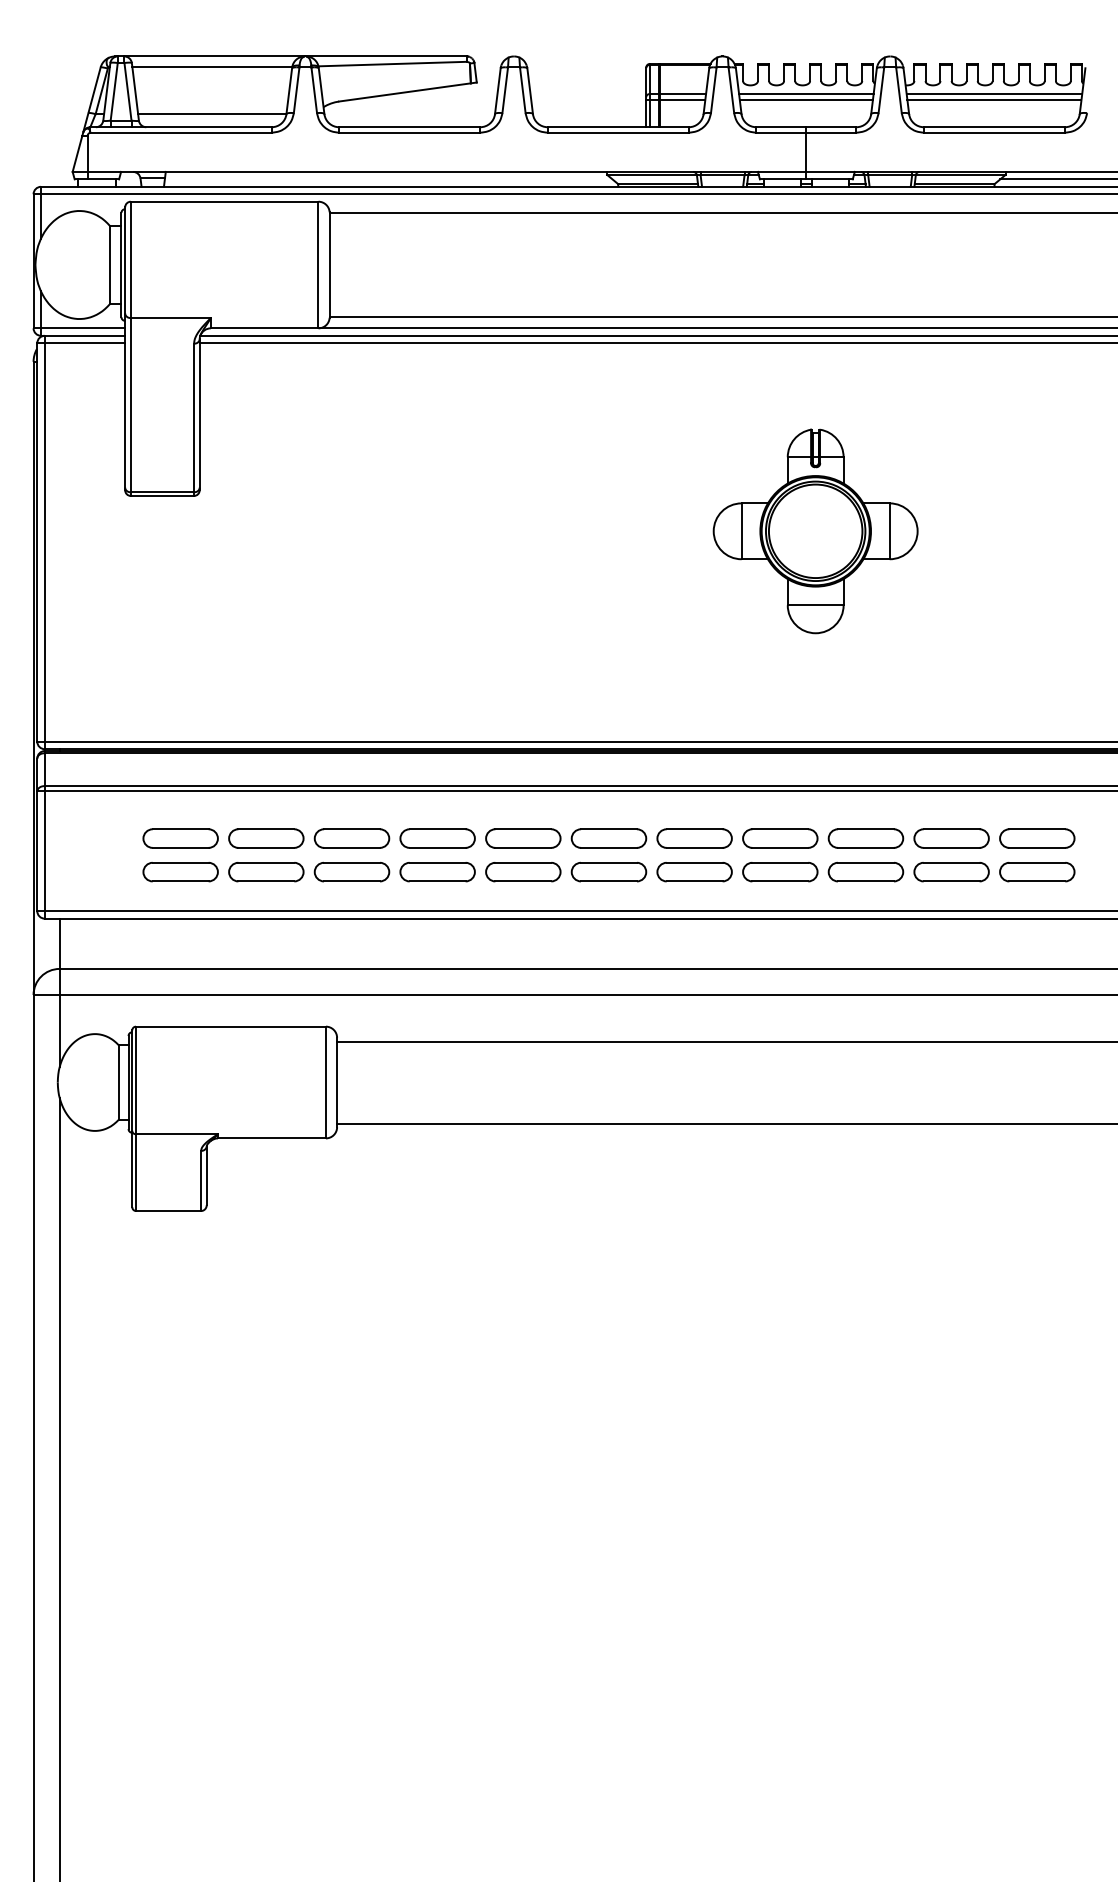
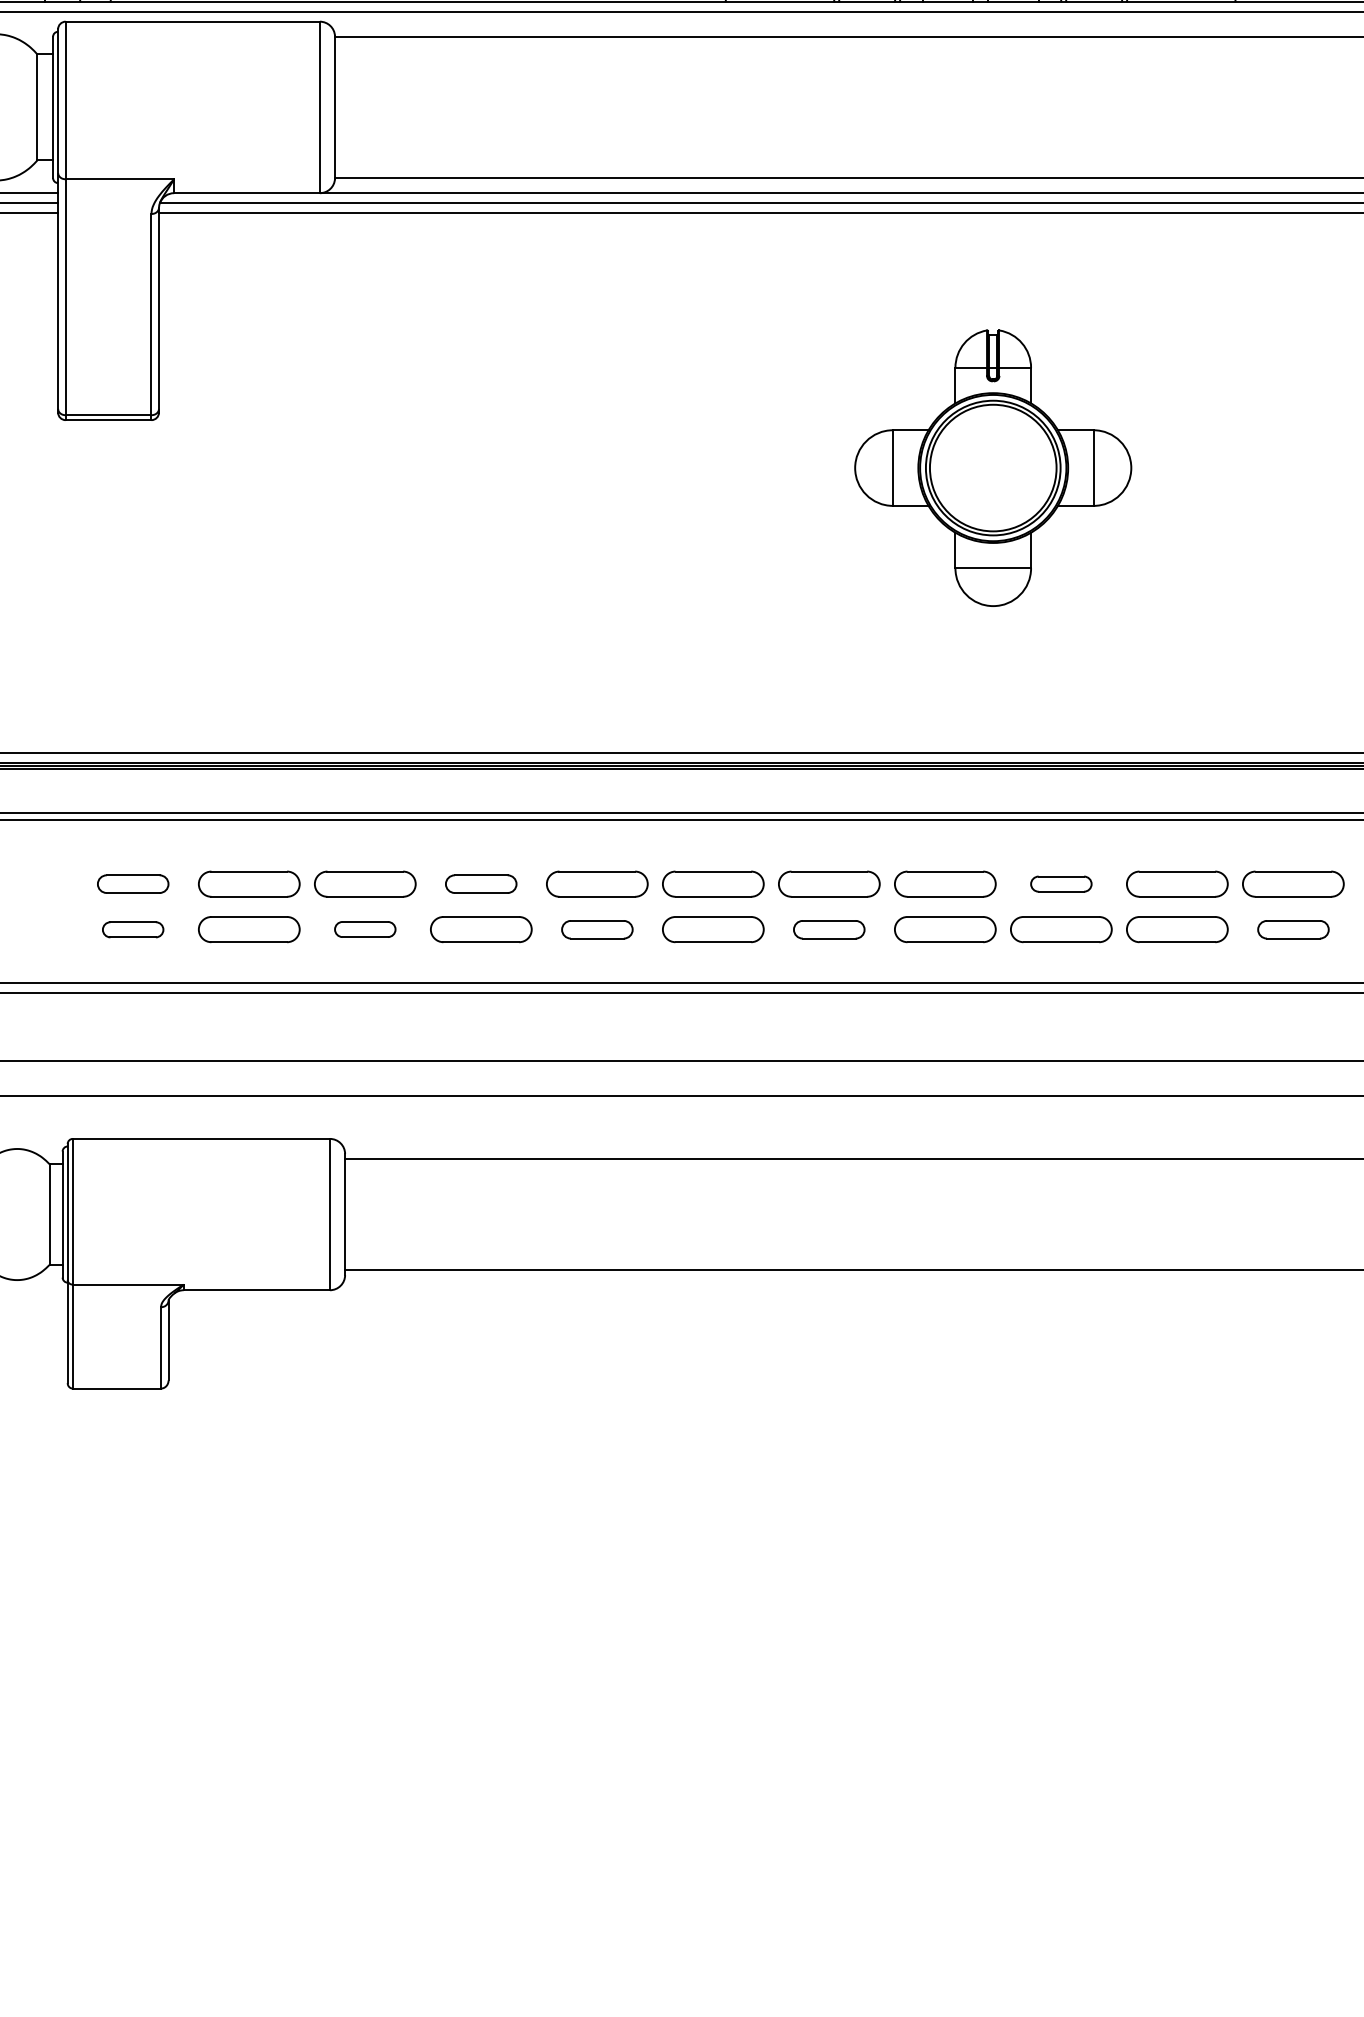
part: (180, 838) -> (133, 884), size x0.7
part: (437, 838) -> (481, 884), size x0.7
part: (865, 838) -> (1060, 884), size x0.6
part: (351, 871) -> (364, 928), size x0.6
part: (180, 872) -> (133, 930), size x0.6
part: (523, 872) -> (597, 930), size x0.7
part: (694, 872) -> (829, 930), size x0.7
part: (1037, 872) -> (1293, 930), size x0.7

